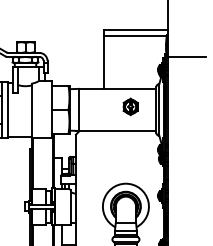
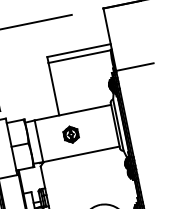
part: (130, 106) -> (70, 134), moved

